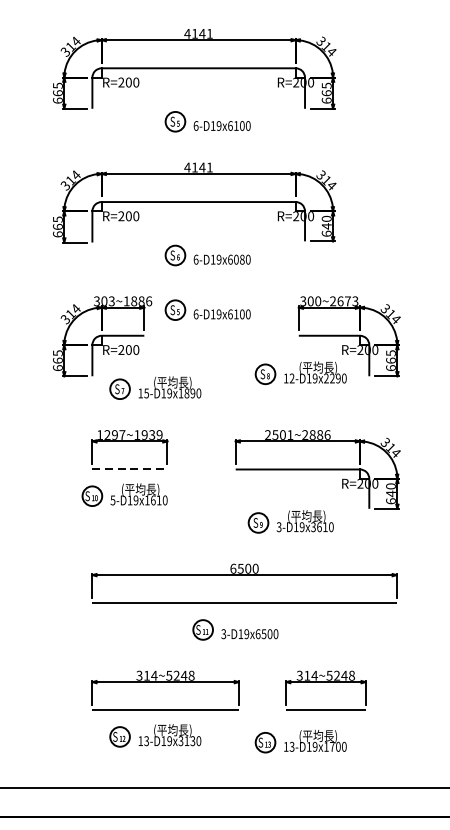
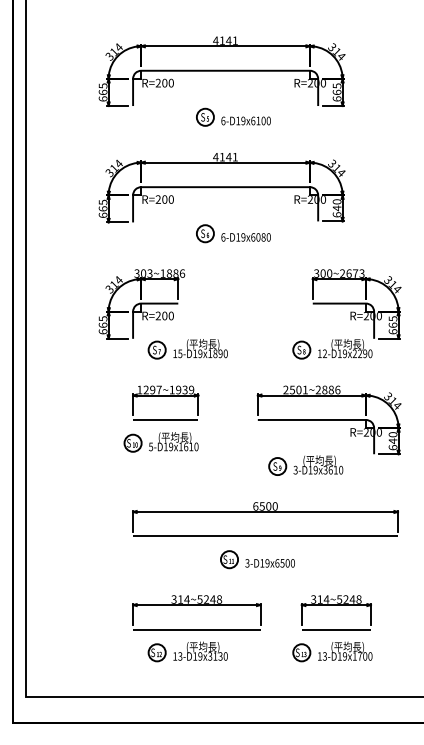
part: (207, 309) -> (233, 280), removed
part: (300, 373) -> (332, 349), moved
line: (129, 468) -> (165, 419), dashed -> solid
part: (300, 741) -> (332, 651), moved

